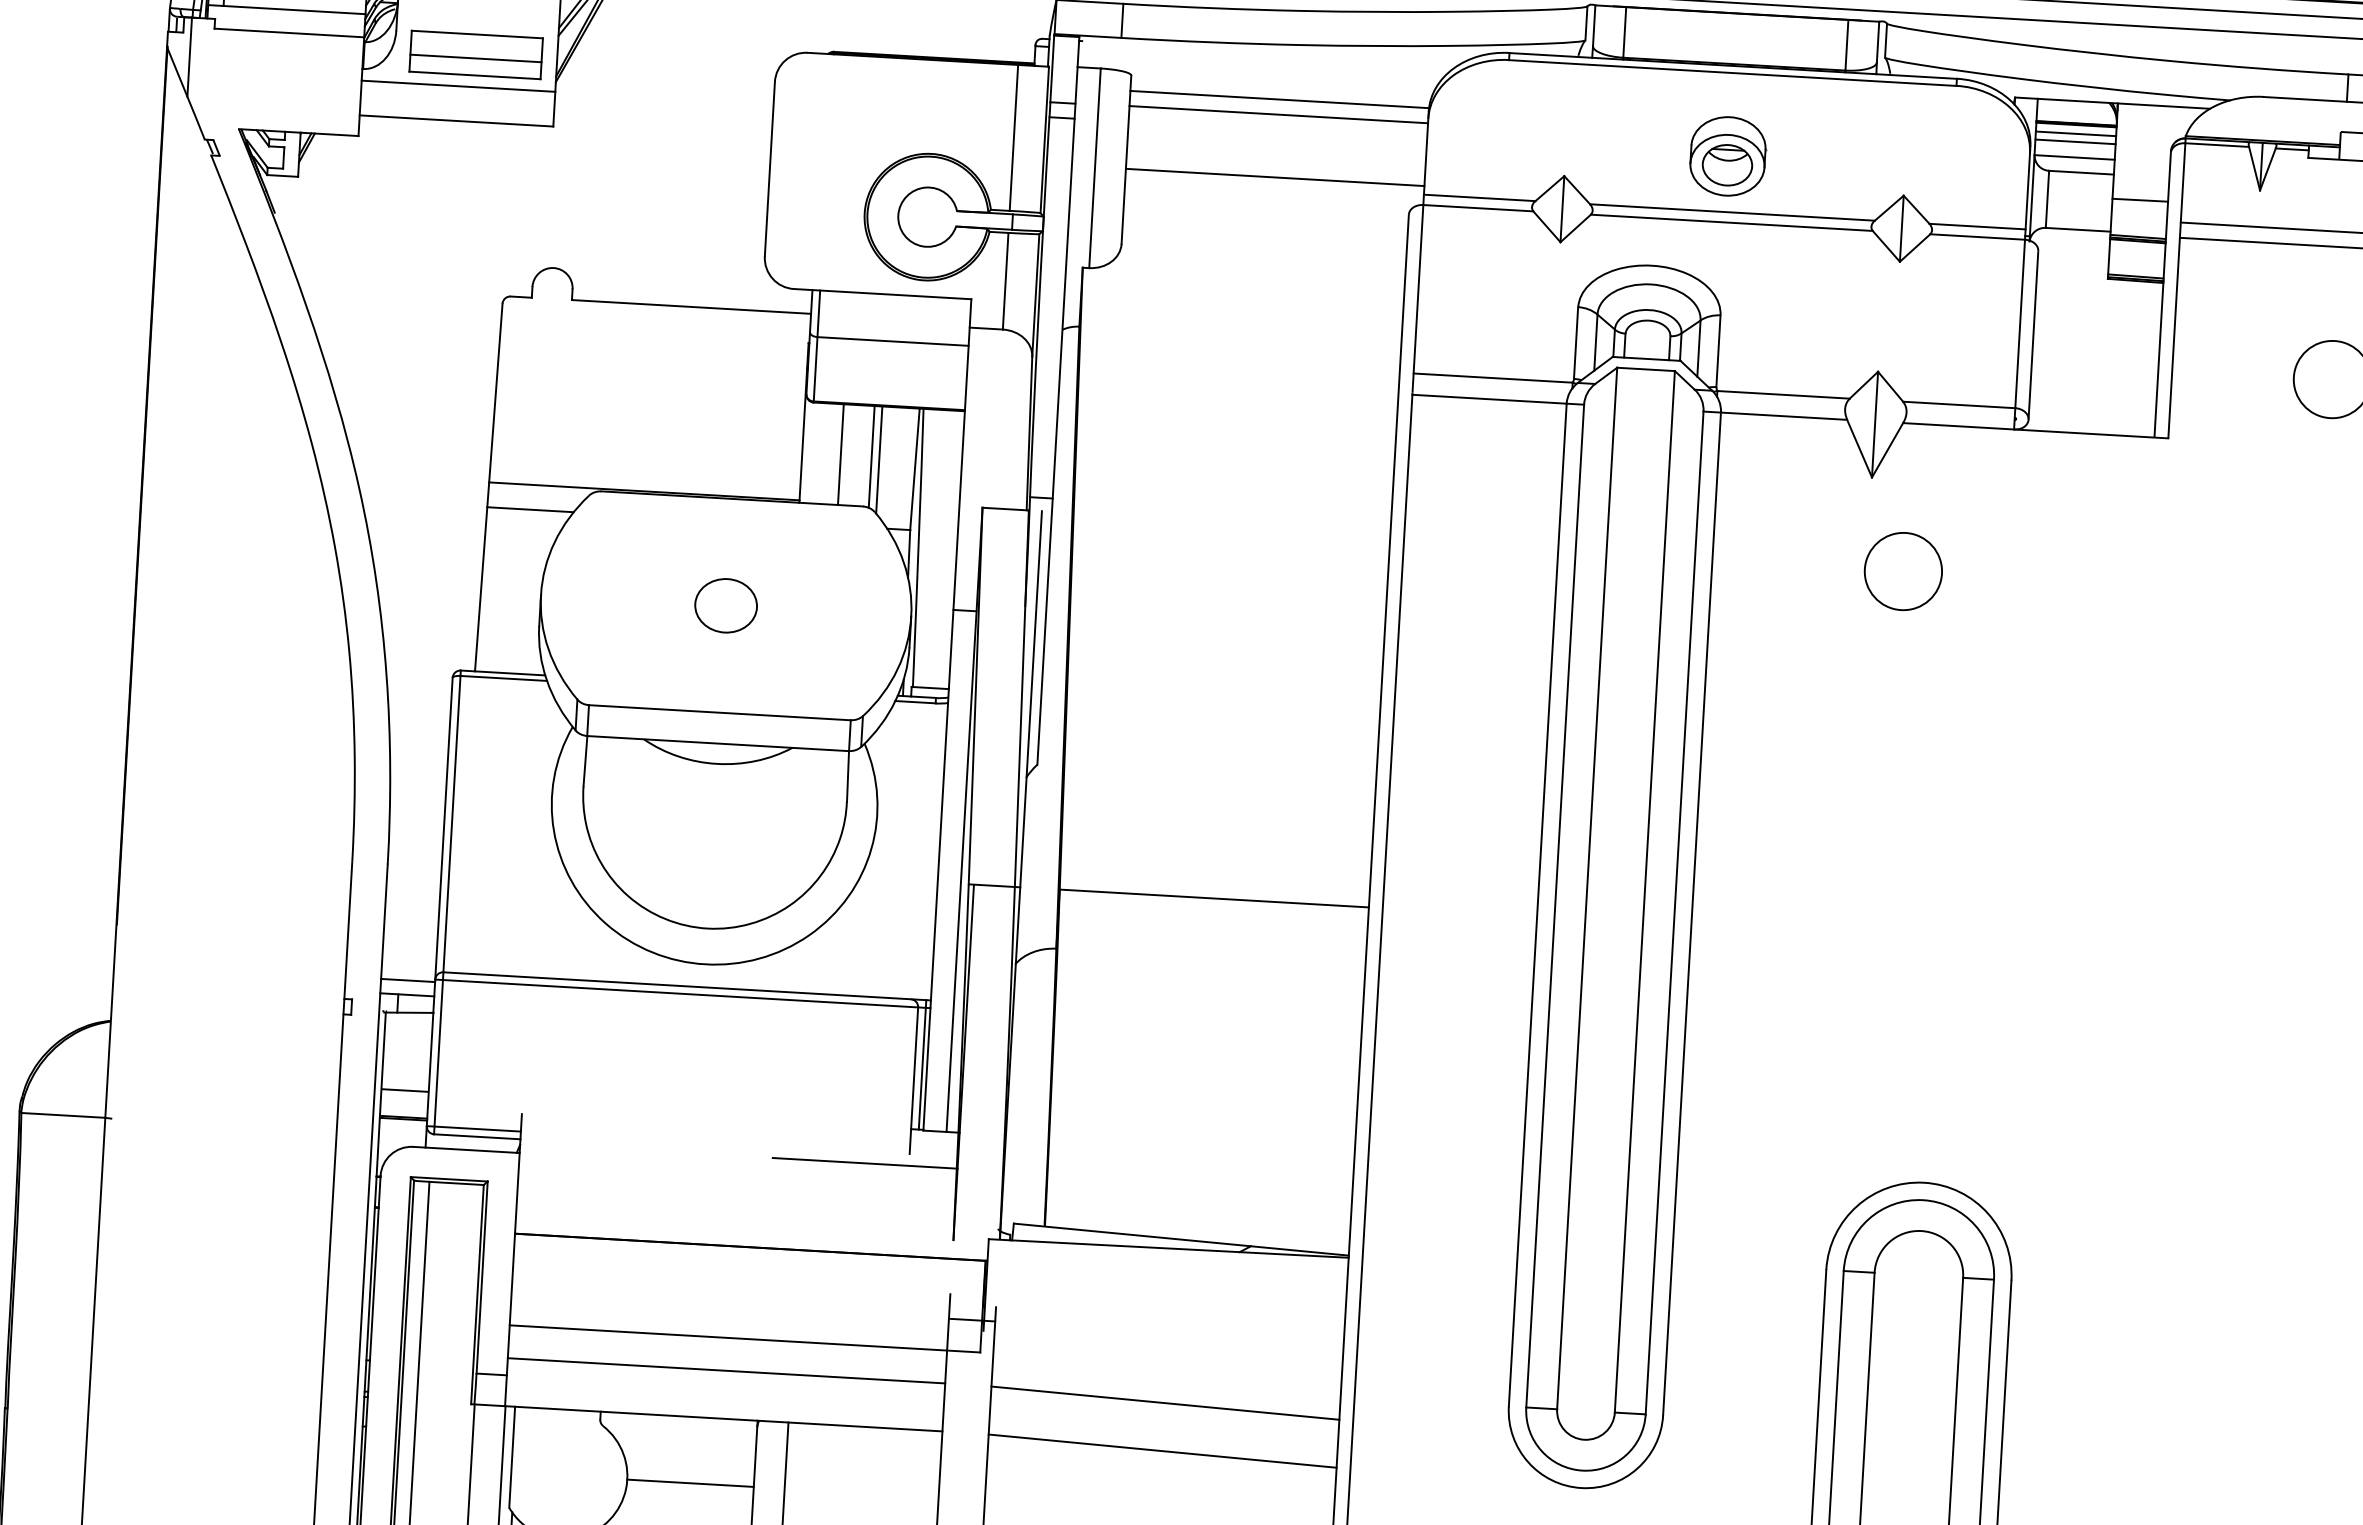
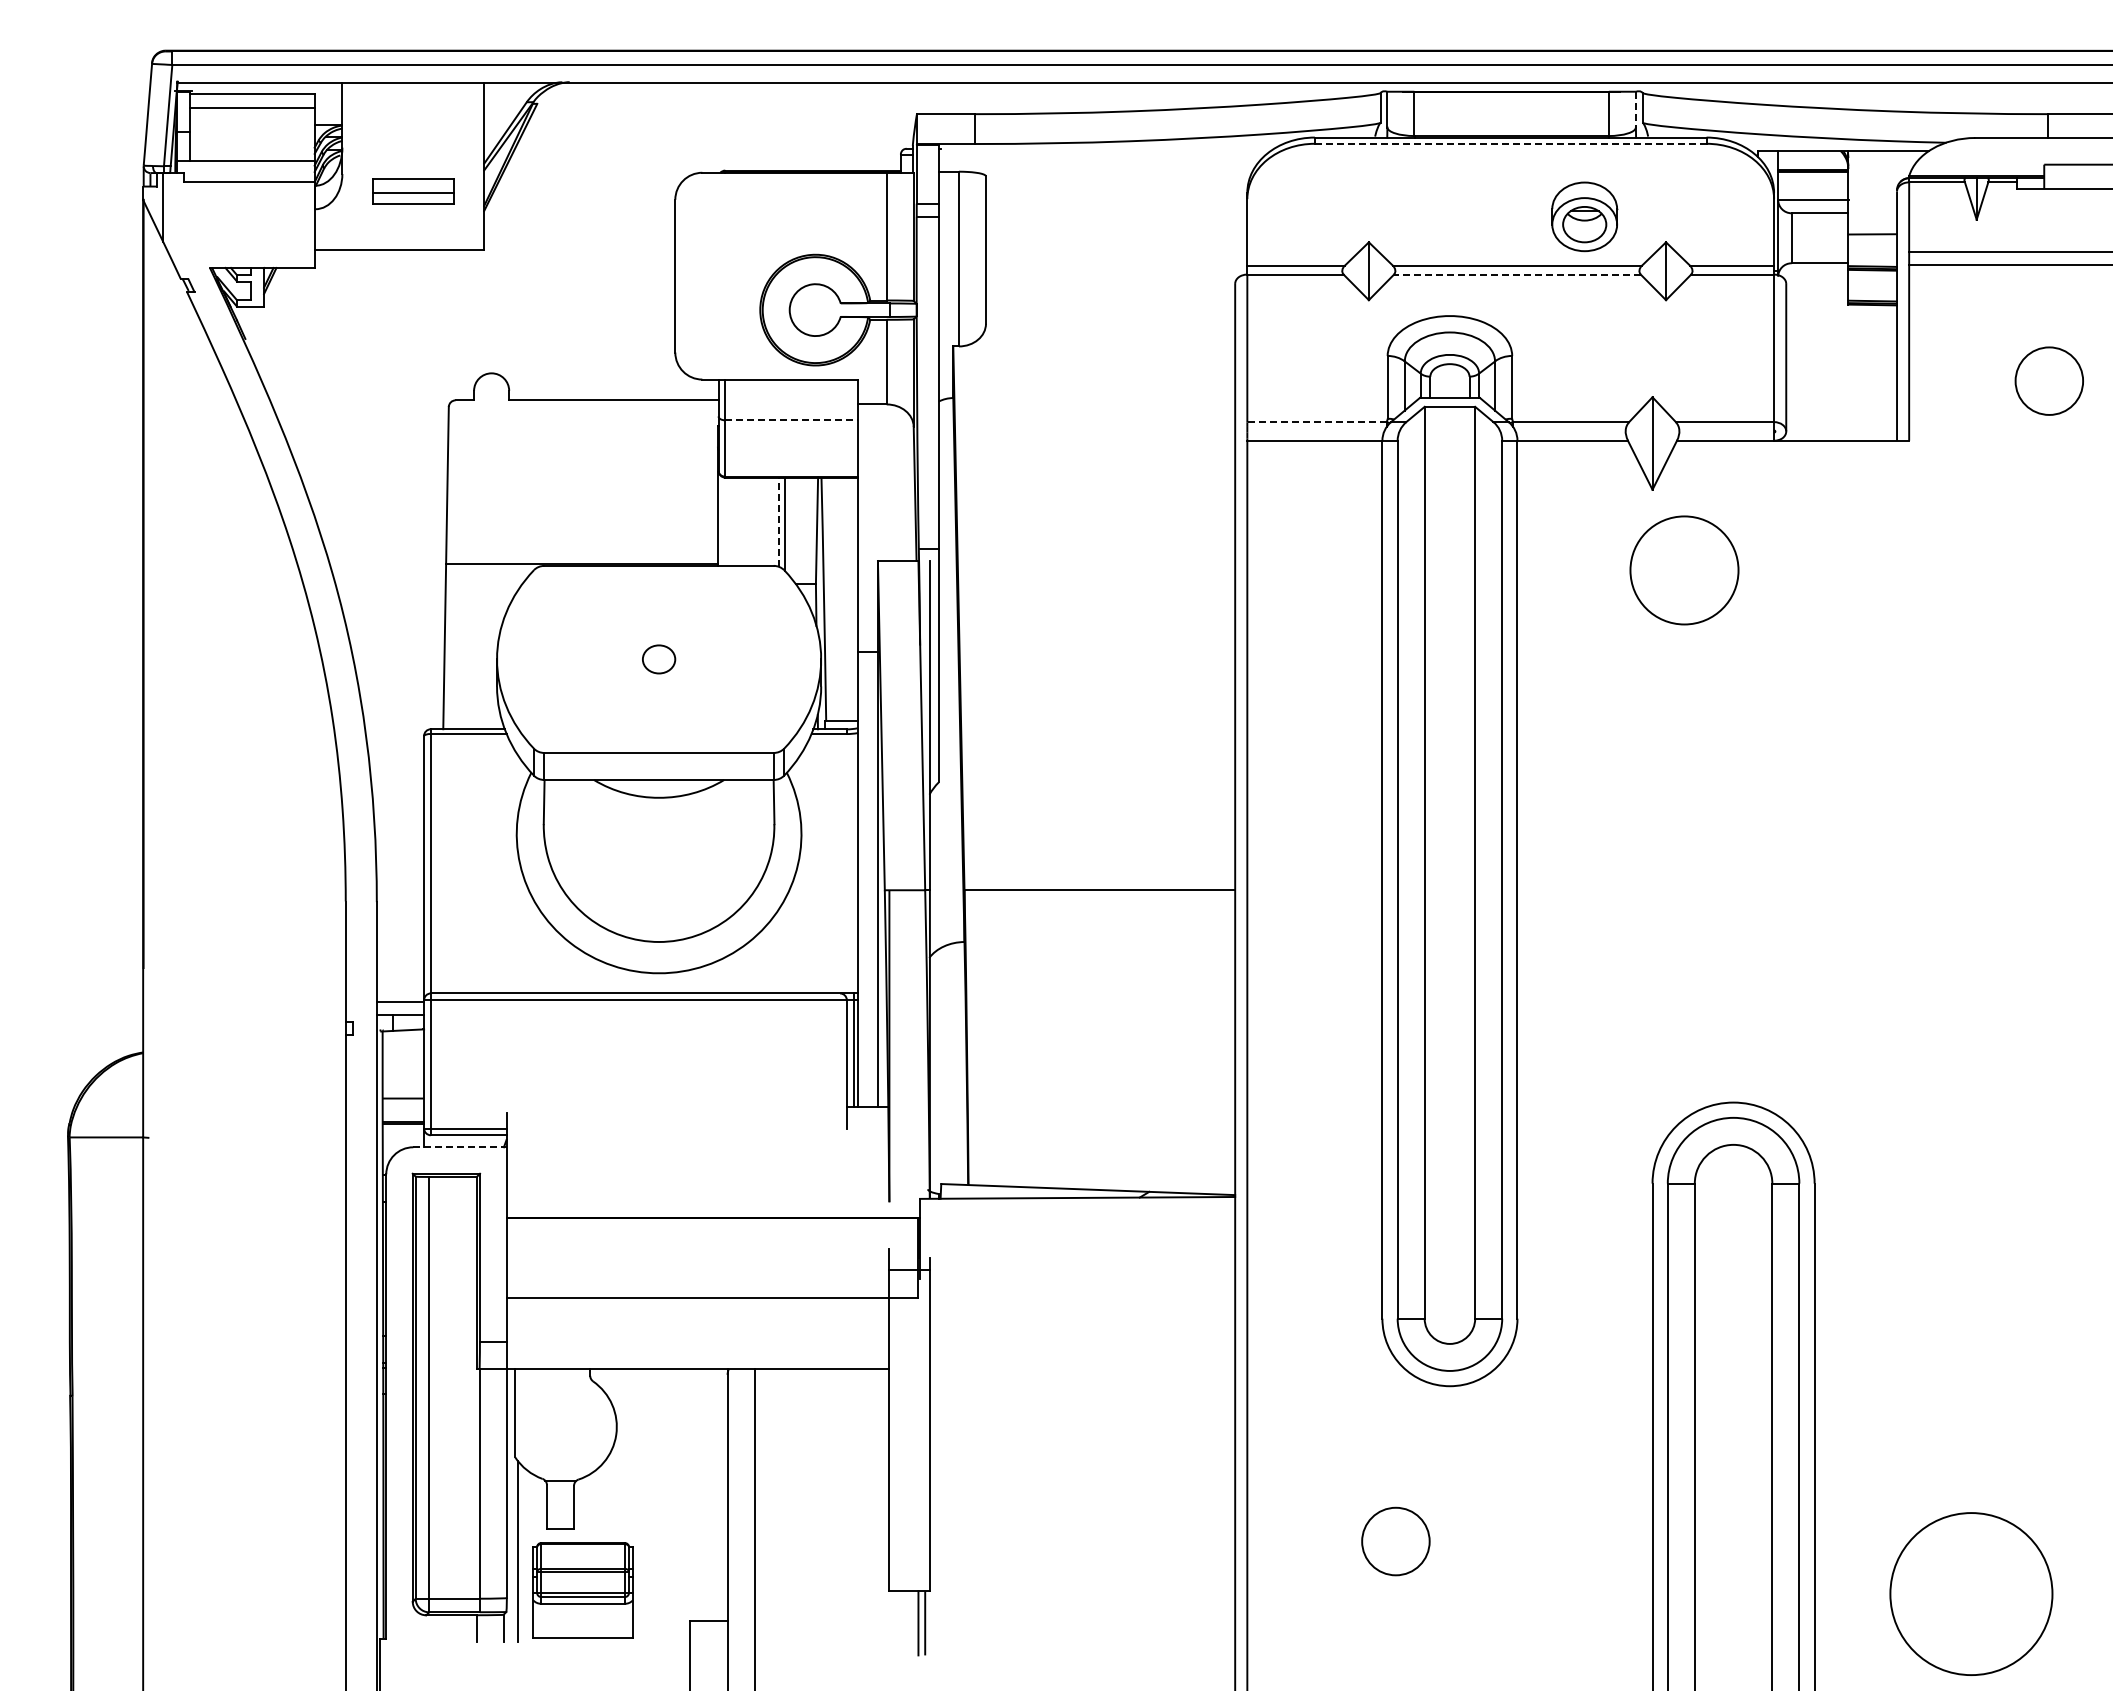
line: (1877, 42) -> (1635, 109), solid -> dashed
part: (476, 54) -> (413, 190), size x0.7
line: (1732, 72) -> (1510, 143), solid -> dashed
line: (458, 86) -> (399, 219), removed
line: (1279, 99) -> (1116, 189), removed
line: (1278, 115) -> (1116, 203), removed
line: (2076, 133) -> (1813, 179), removed
line: (2075, 141) -> (1813, 186), removed
part: (1727, 155) -> (1584, 216), moved
line: (1274, 178) -> (1116, 258), removed
line: (1730, 222) -> (1516, 274), solid -> dashed
line: (893, 341) -> (791, 420), solid -> dashed
line: (1492, 378) -> (1316, 422), solid -> dashed
line: (840, 454) -> (751, 521), removed
line: (871, 457) -> (778, 522), solid -> dashed
line: (530, 509) -> (483, 585), removed
circle: (1903, 570) -> (1684, 569), size x1.6
part: (725, 605) -> (658, 659), size x0.6
line: (465, 1150) -> (459, 1147), solid -> dashed
line: (865, 1162) -> (808, 1138), removed
line: (726, 1370) -> (697, 1326), removed
line: (1165, 1402) -> (1082, 1332), removed
line: (1162, 1450) -> (1082, 1374), removed
line: (689, 1482) -> (671, 1426), removed

